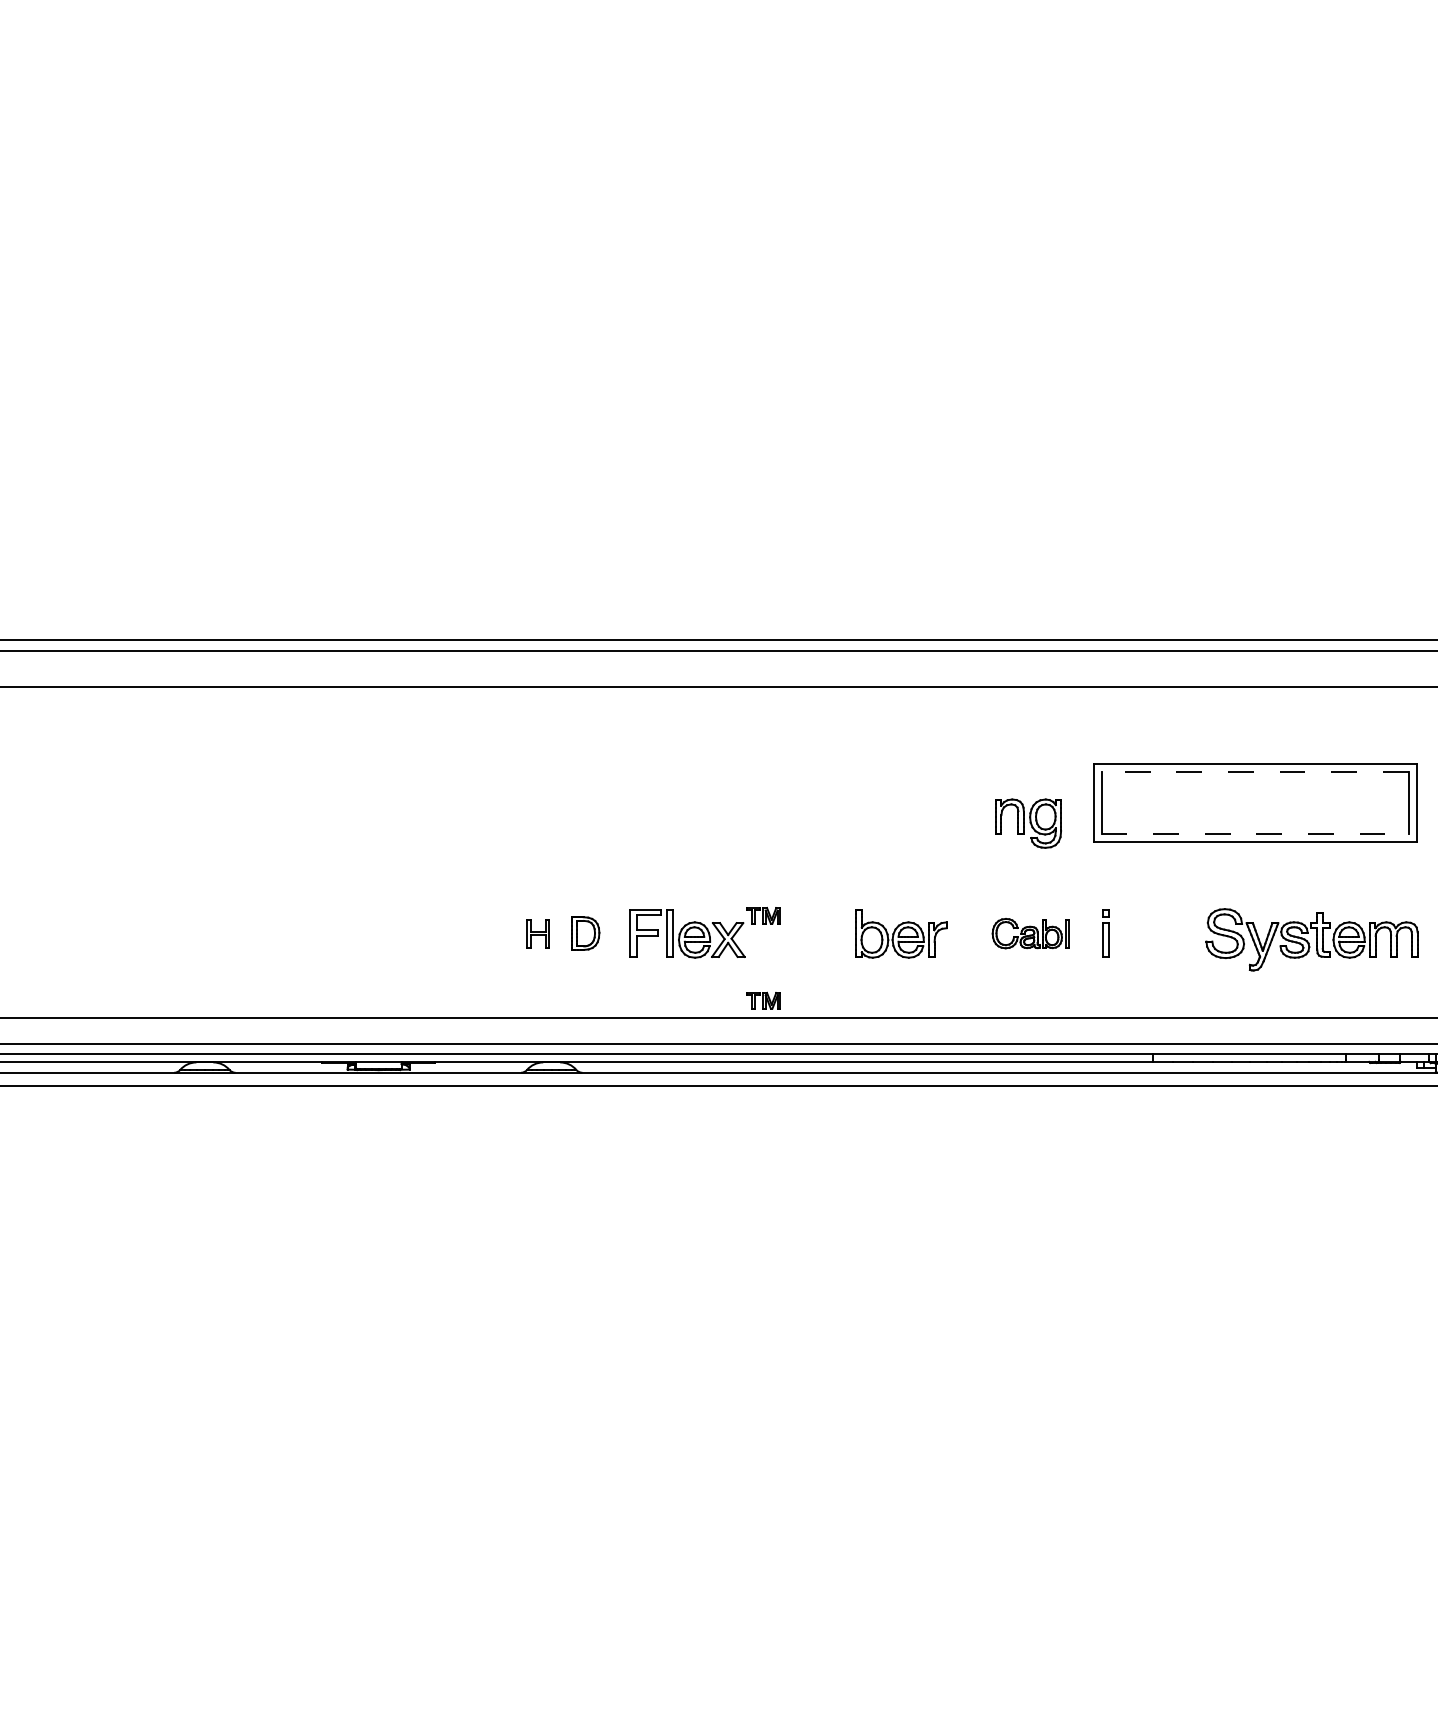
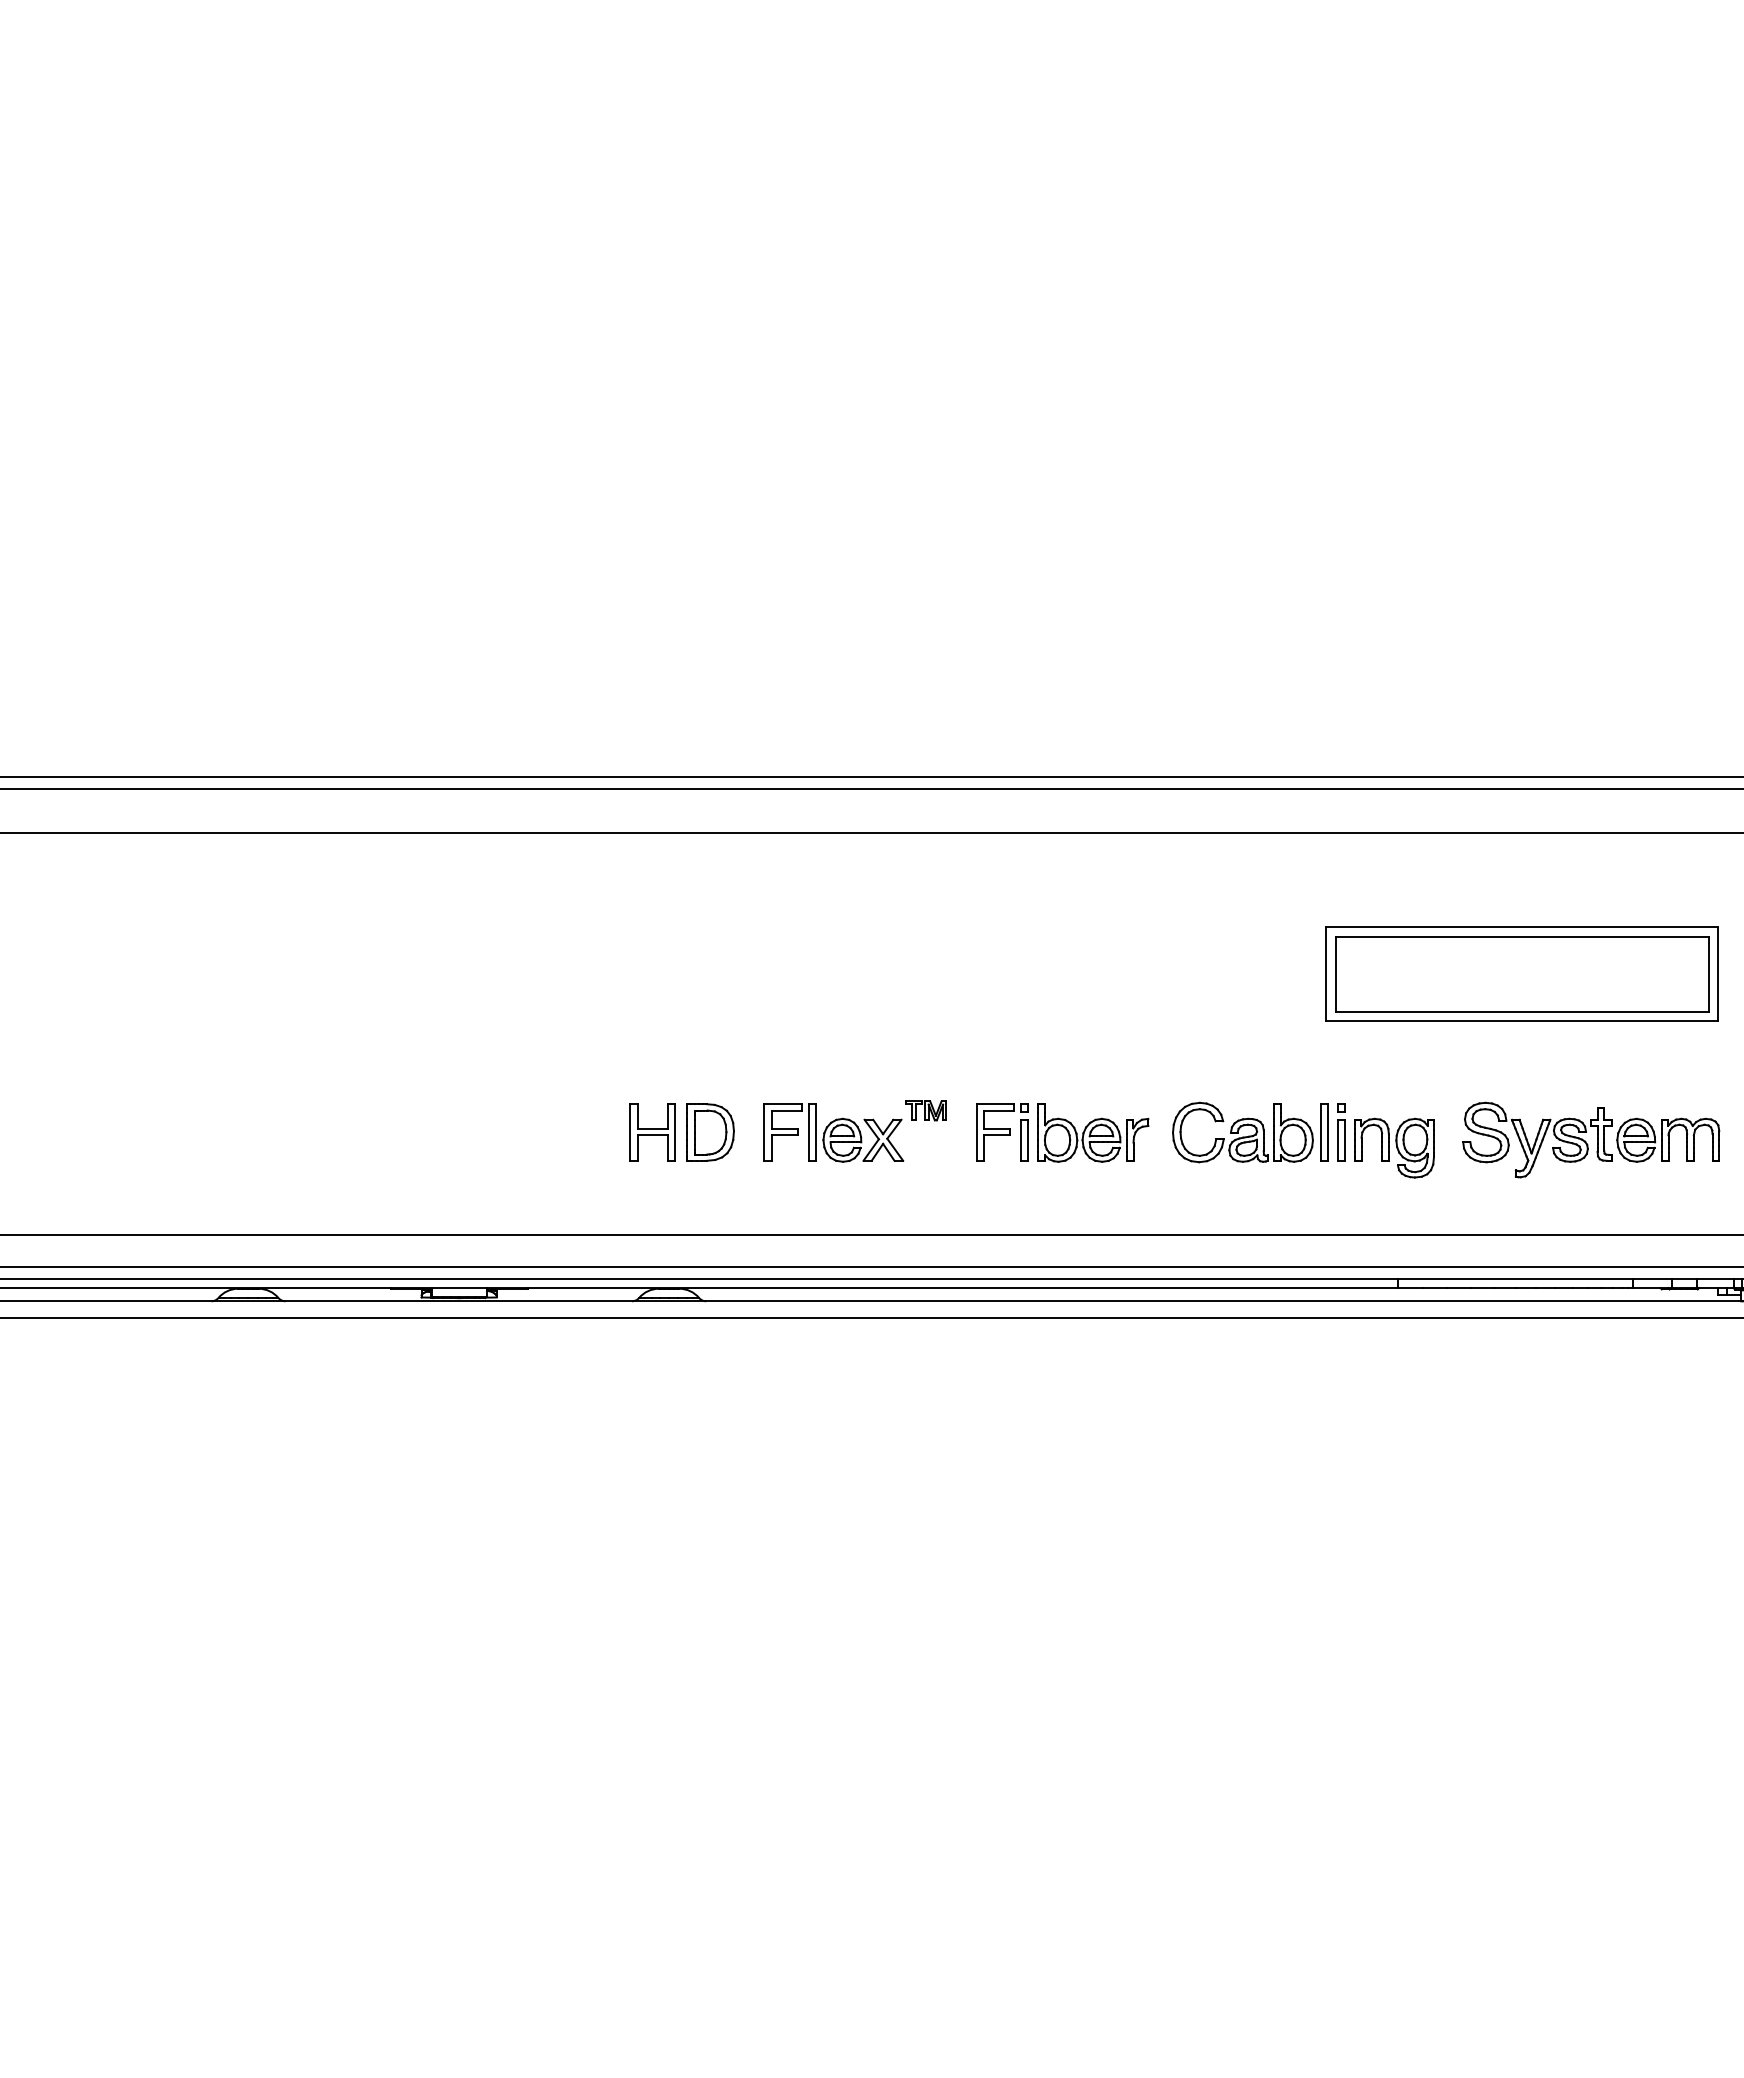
line: (1254, 771) -> (1521, 936), dashed -> solid
part: (1028, 823) -> (1394, 1147), moved
line: (1255, 833) -> (1522, 1011), dashed -> solid
part: (538, 933) -> (652, 1132), size x1.67
part: (585, 933) -> (710, 1132), size x1.43
part: (826, 933) -> (1002, 1132), added
part: (1031, 933) -> (1250, 1132), size x1.67
part: (763, 1000) -> (925, 1213), removed

